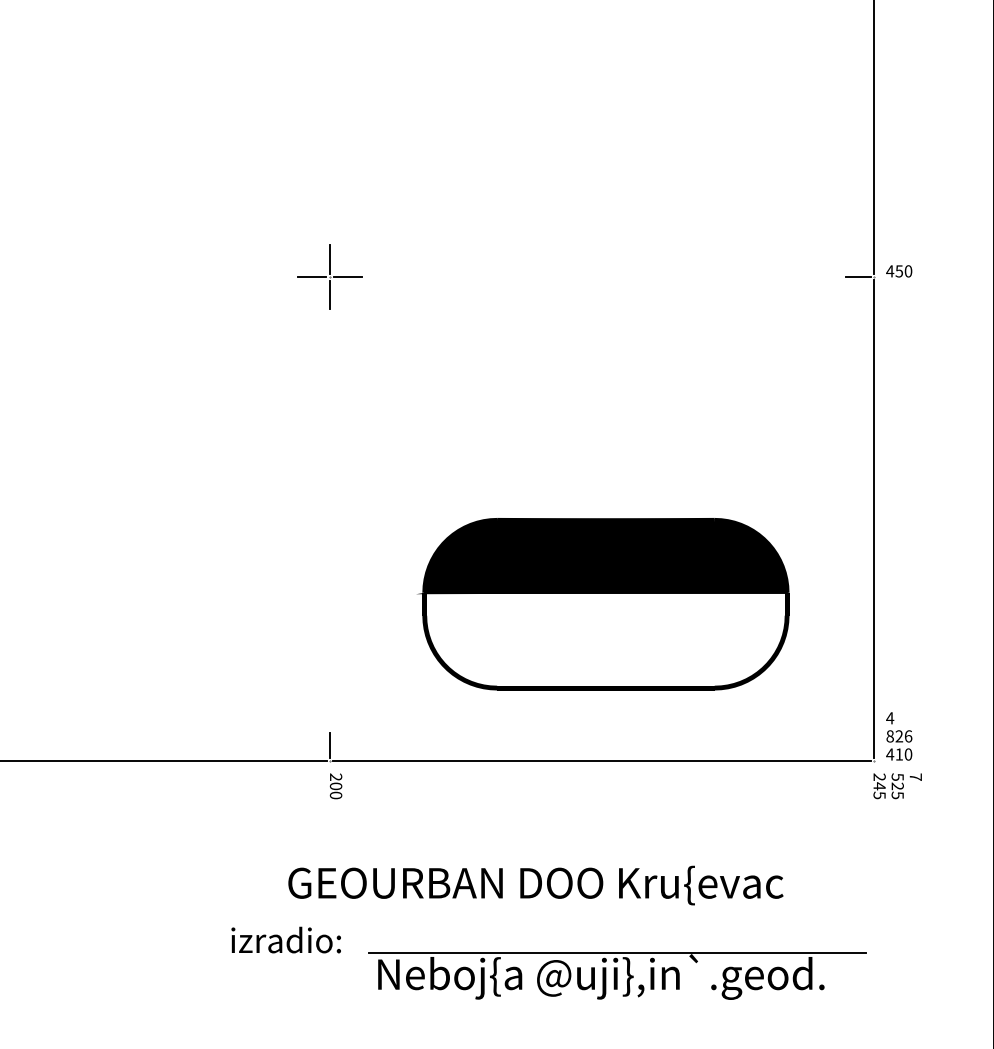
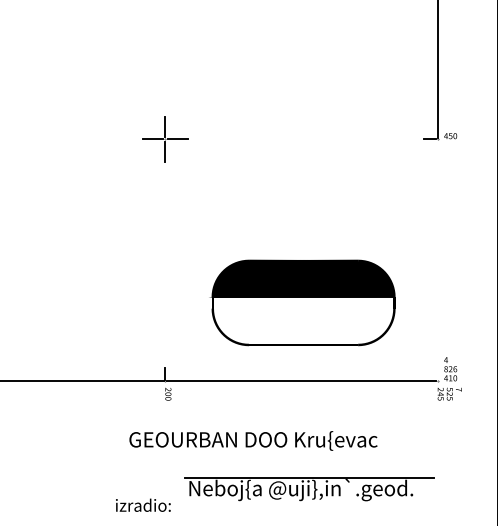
part: (328, 276) -> (164, 138), size x1.4
line: (873, 517) -> (437, 259), removed
text: (535, 884) -> (253, 440), moved
text: (286, 938) -> (143, 504), moved

